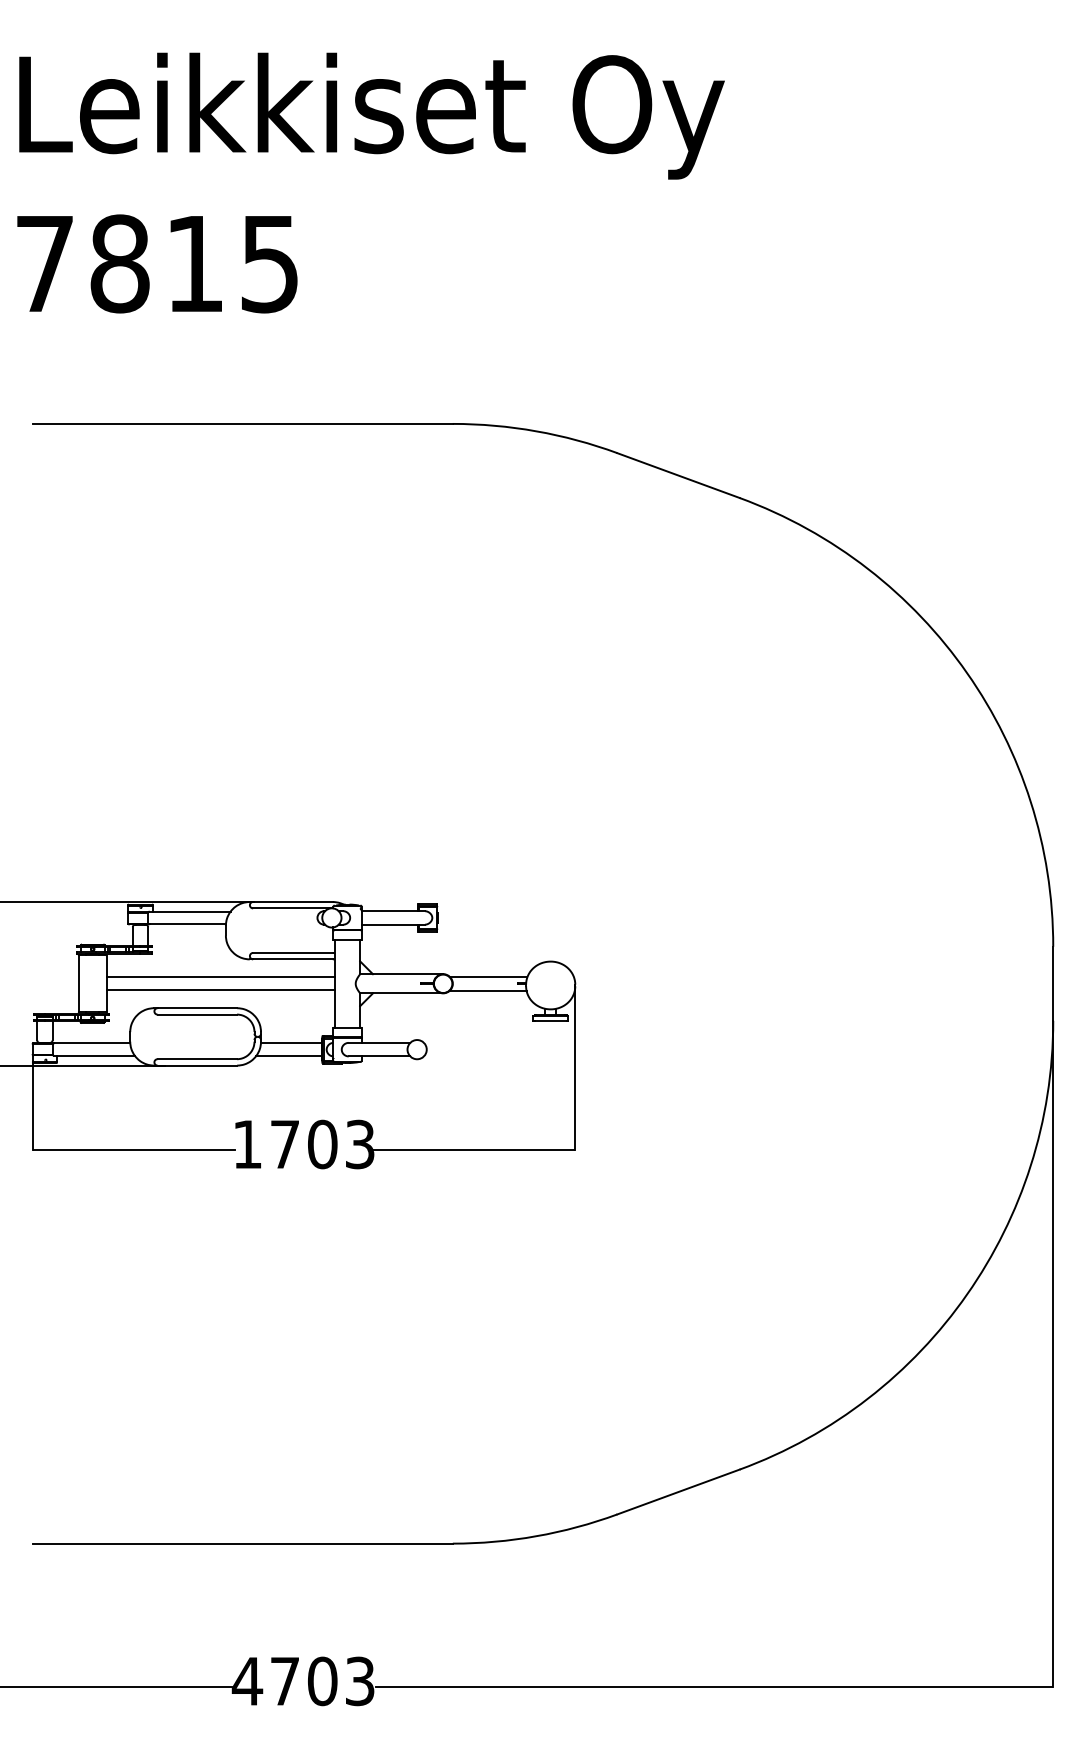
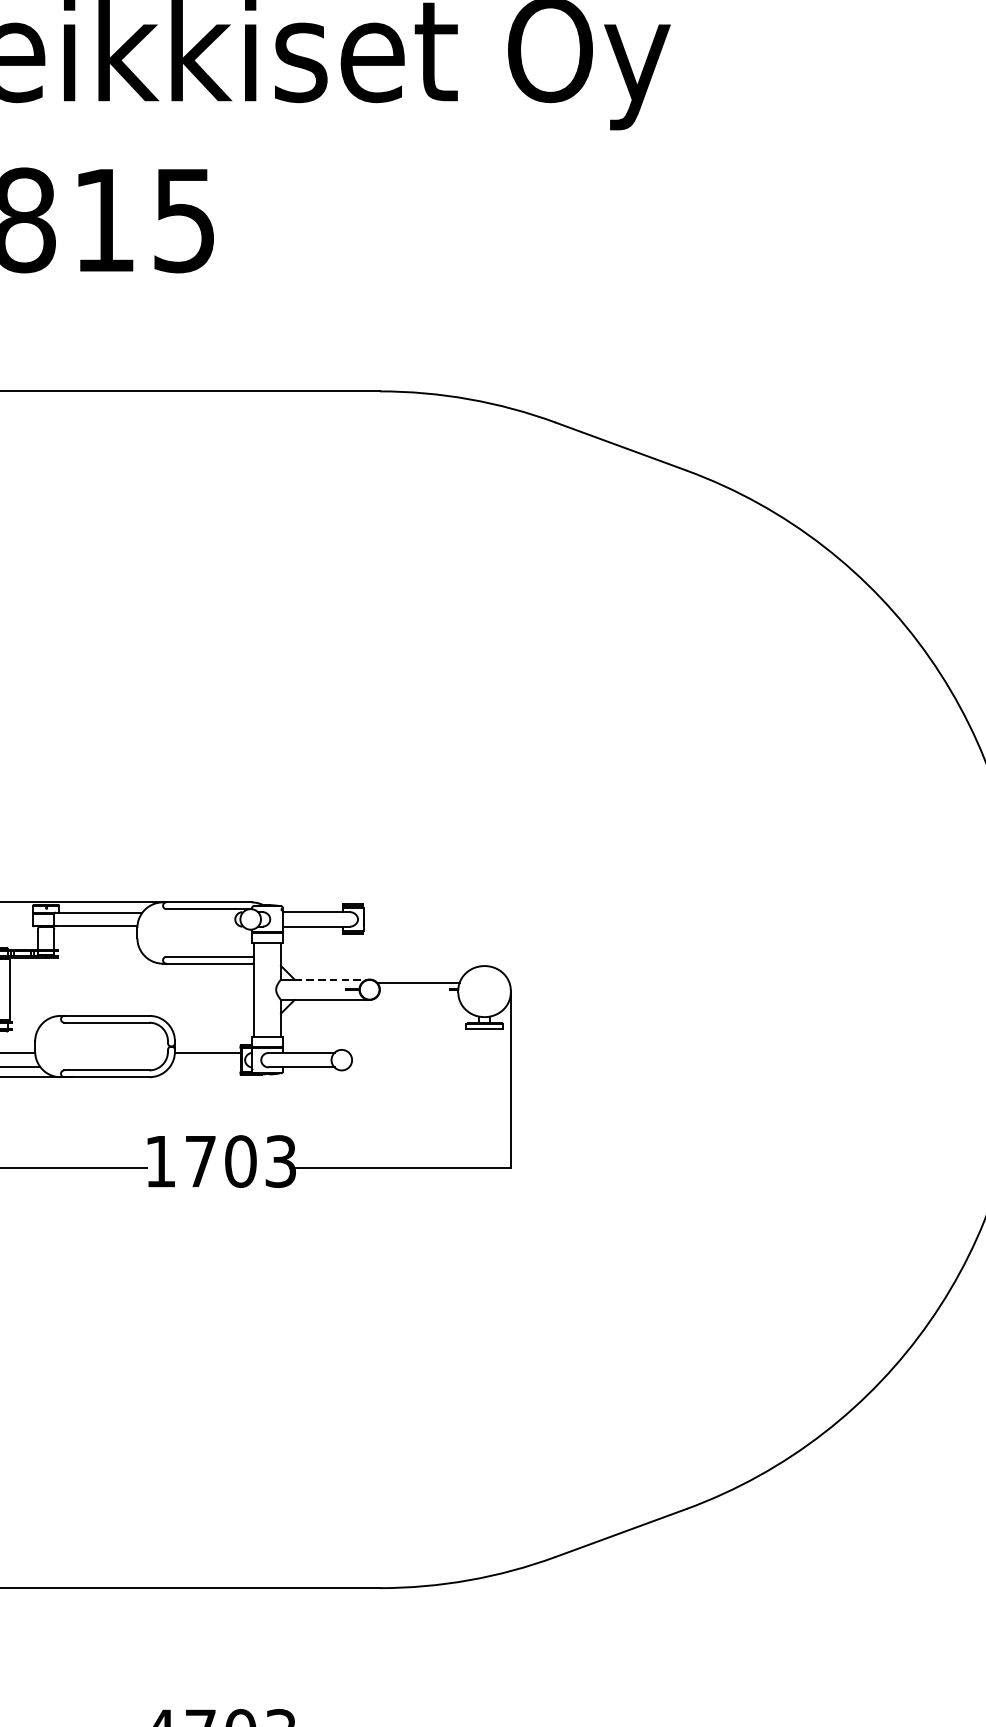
line: (408, 974) -> (332, 979), solid -> dashed
line: (220, 977) -> (131, 983), removed
line: (220, 990) -> (131, 996), removed
line: (488, 990) -> (418, 996), removed
line: (289, 1056) -> (205, 1067), removed

